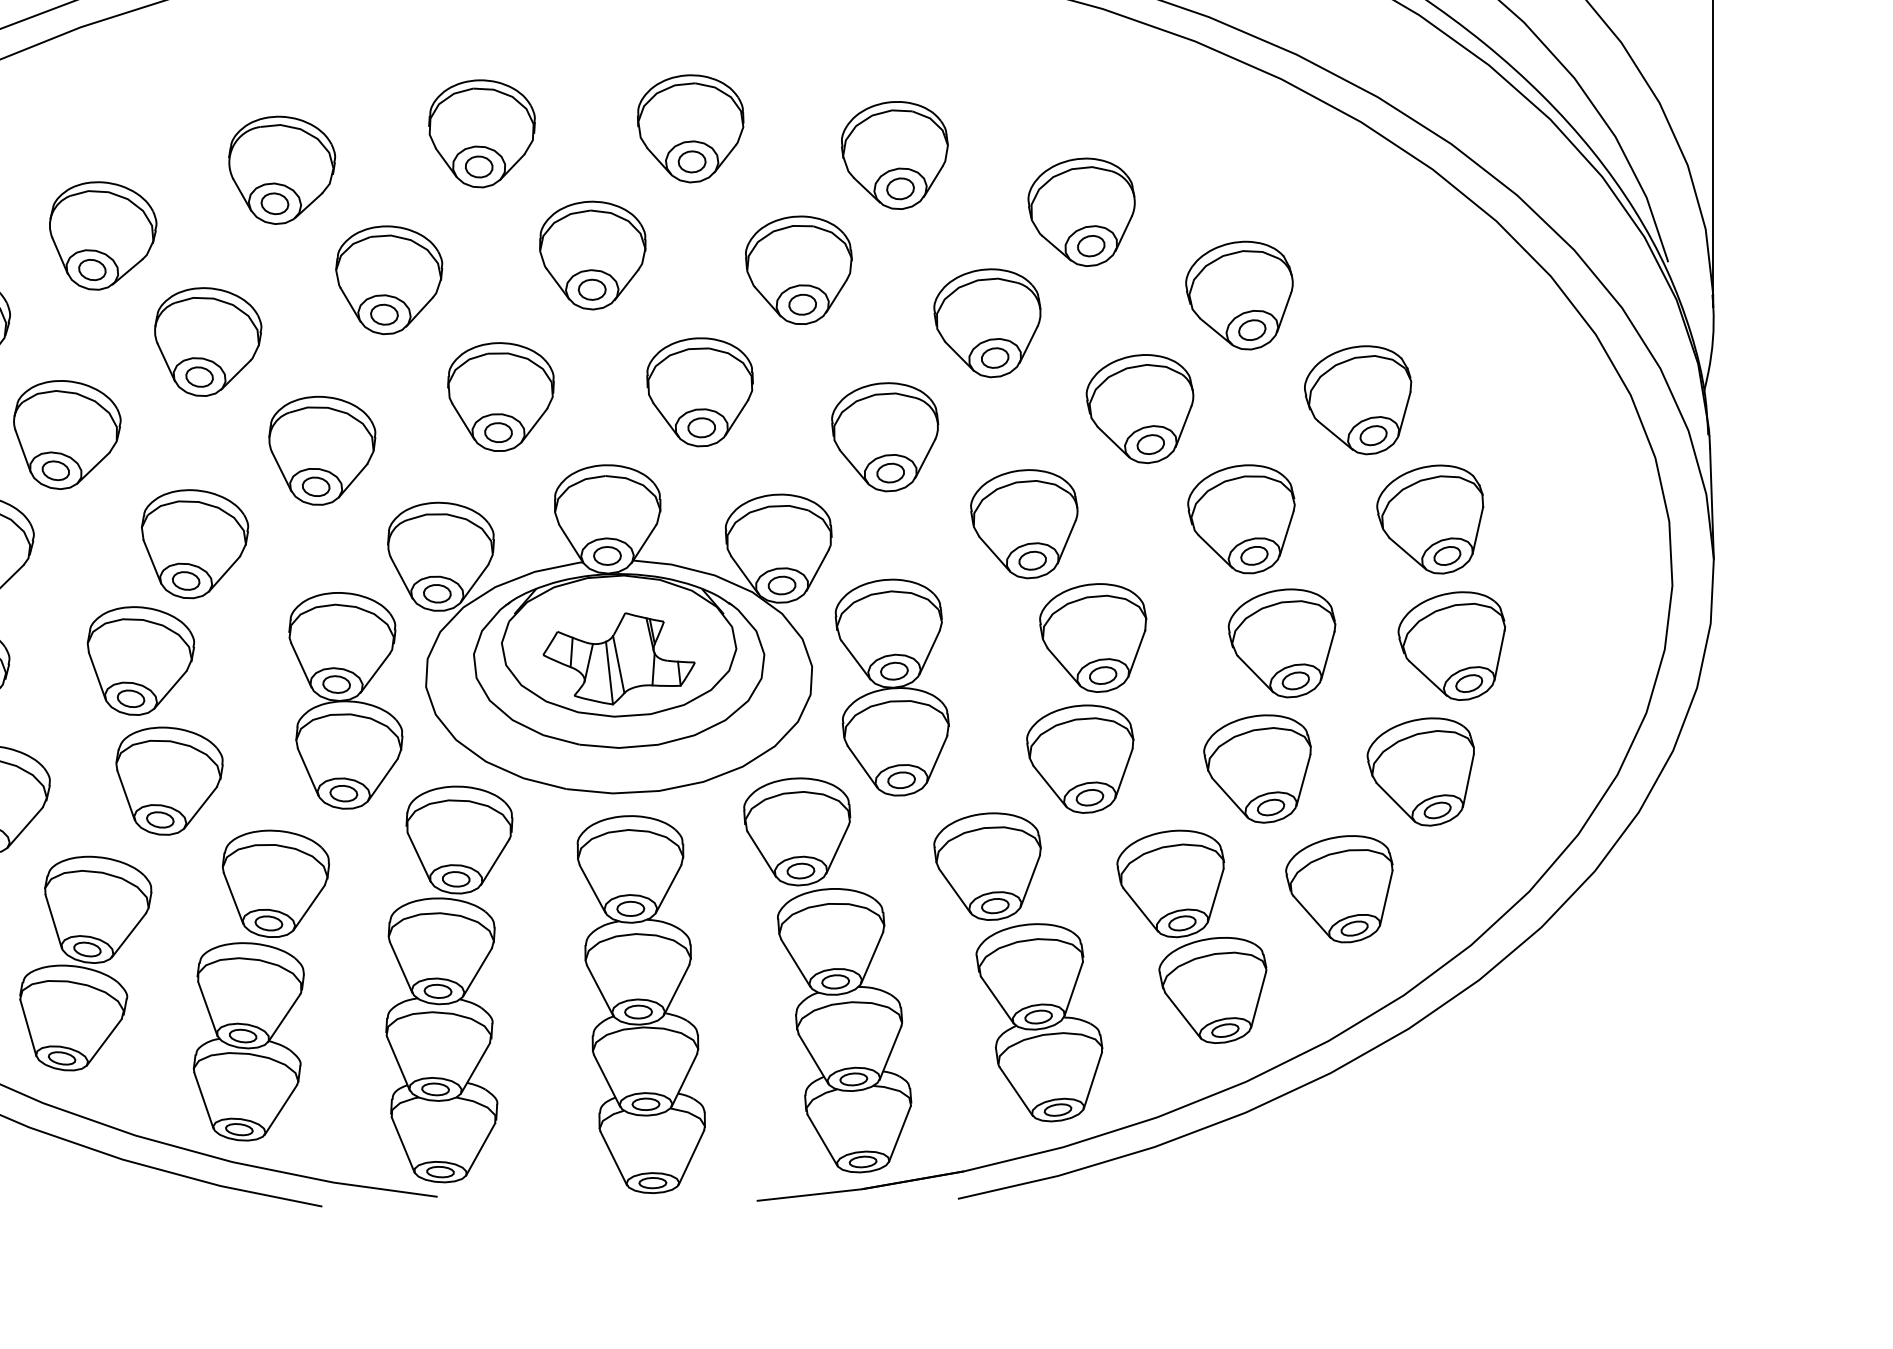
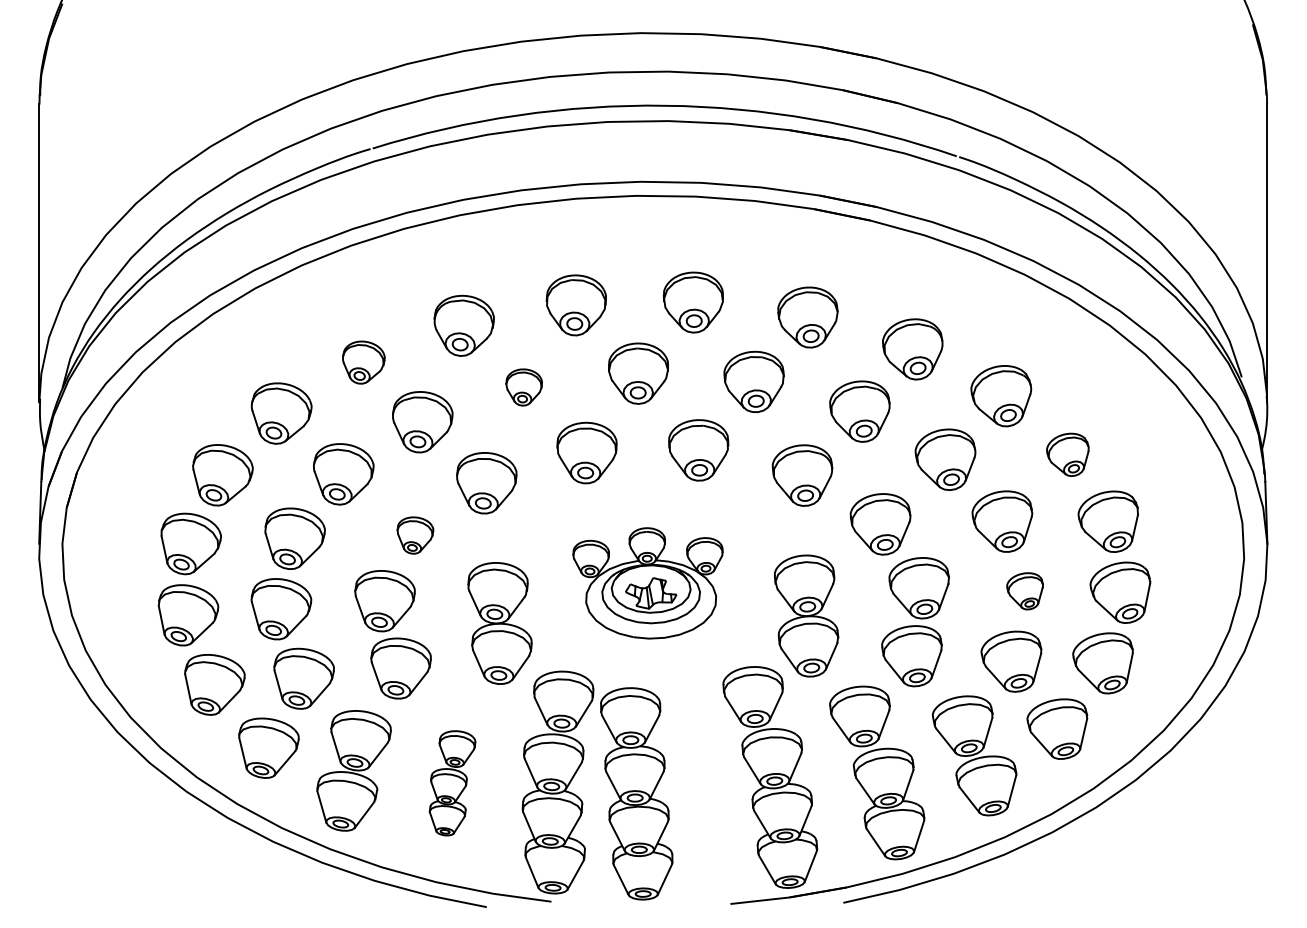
part: (102, 235) -> (363, 362), size x0.7
part: (387, 280) -> (523, 387), size x0.6
part: (1357, 399) -> (1067, 454), size x0.7
part: (195, 543) -> (415, 535), size x0.6
part: (608, 629) -> (647, 583), size x0.6
part: (1280, 643) -> (1024, 591), size x0.6
part: (261, 986) -> (452, 783), size x0.6
part: (640, 1003) -> (636, 793), moved

